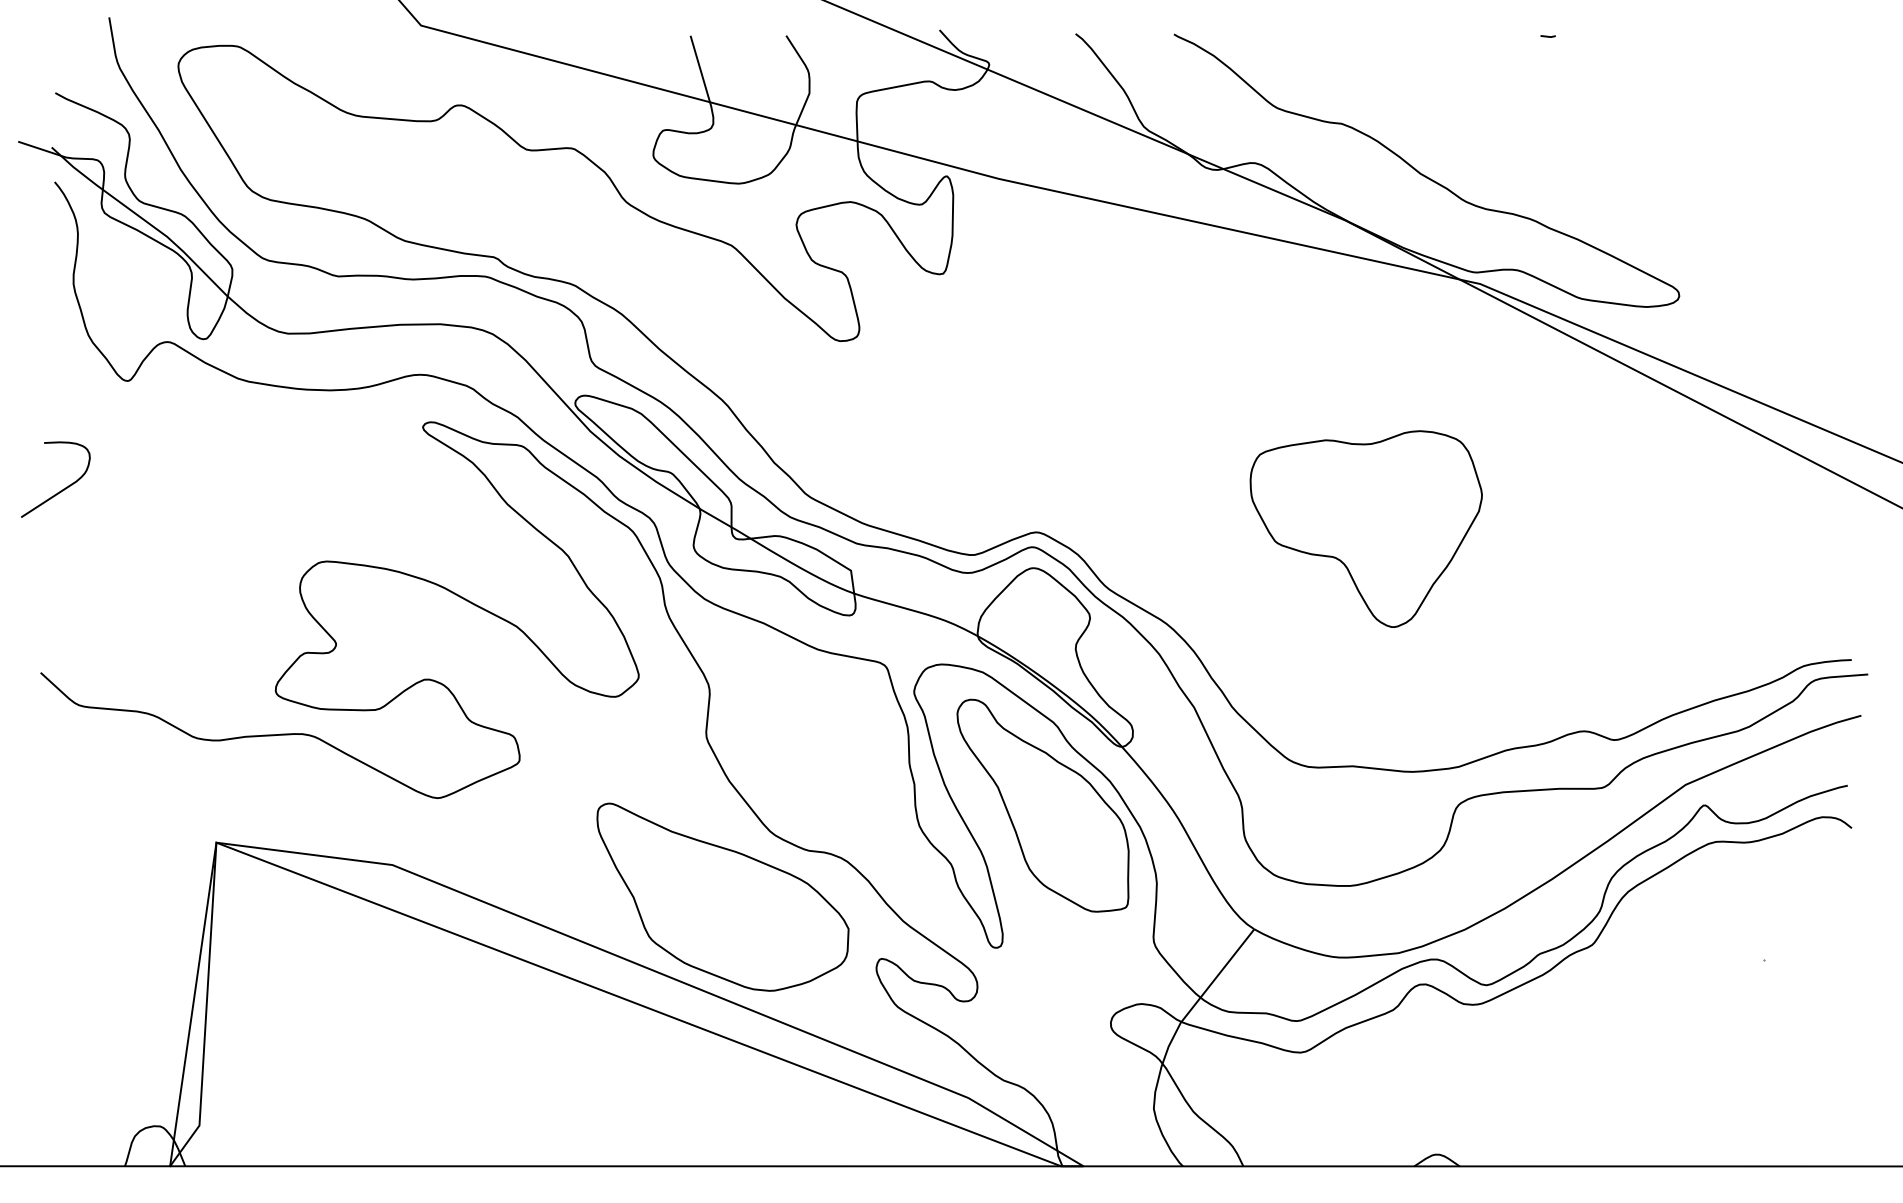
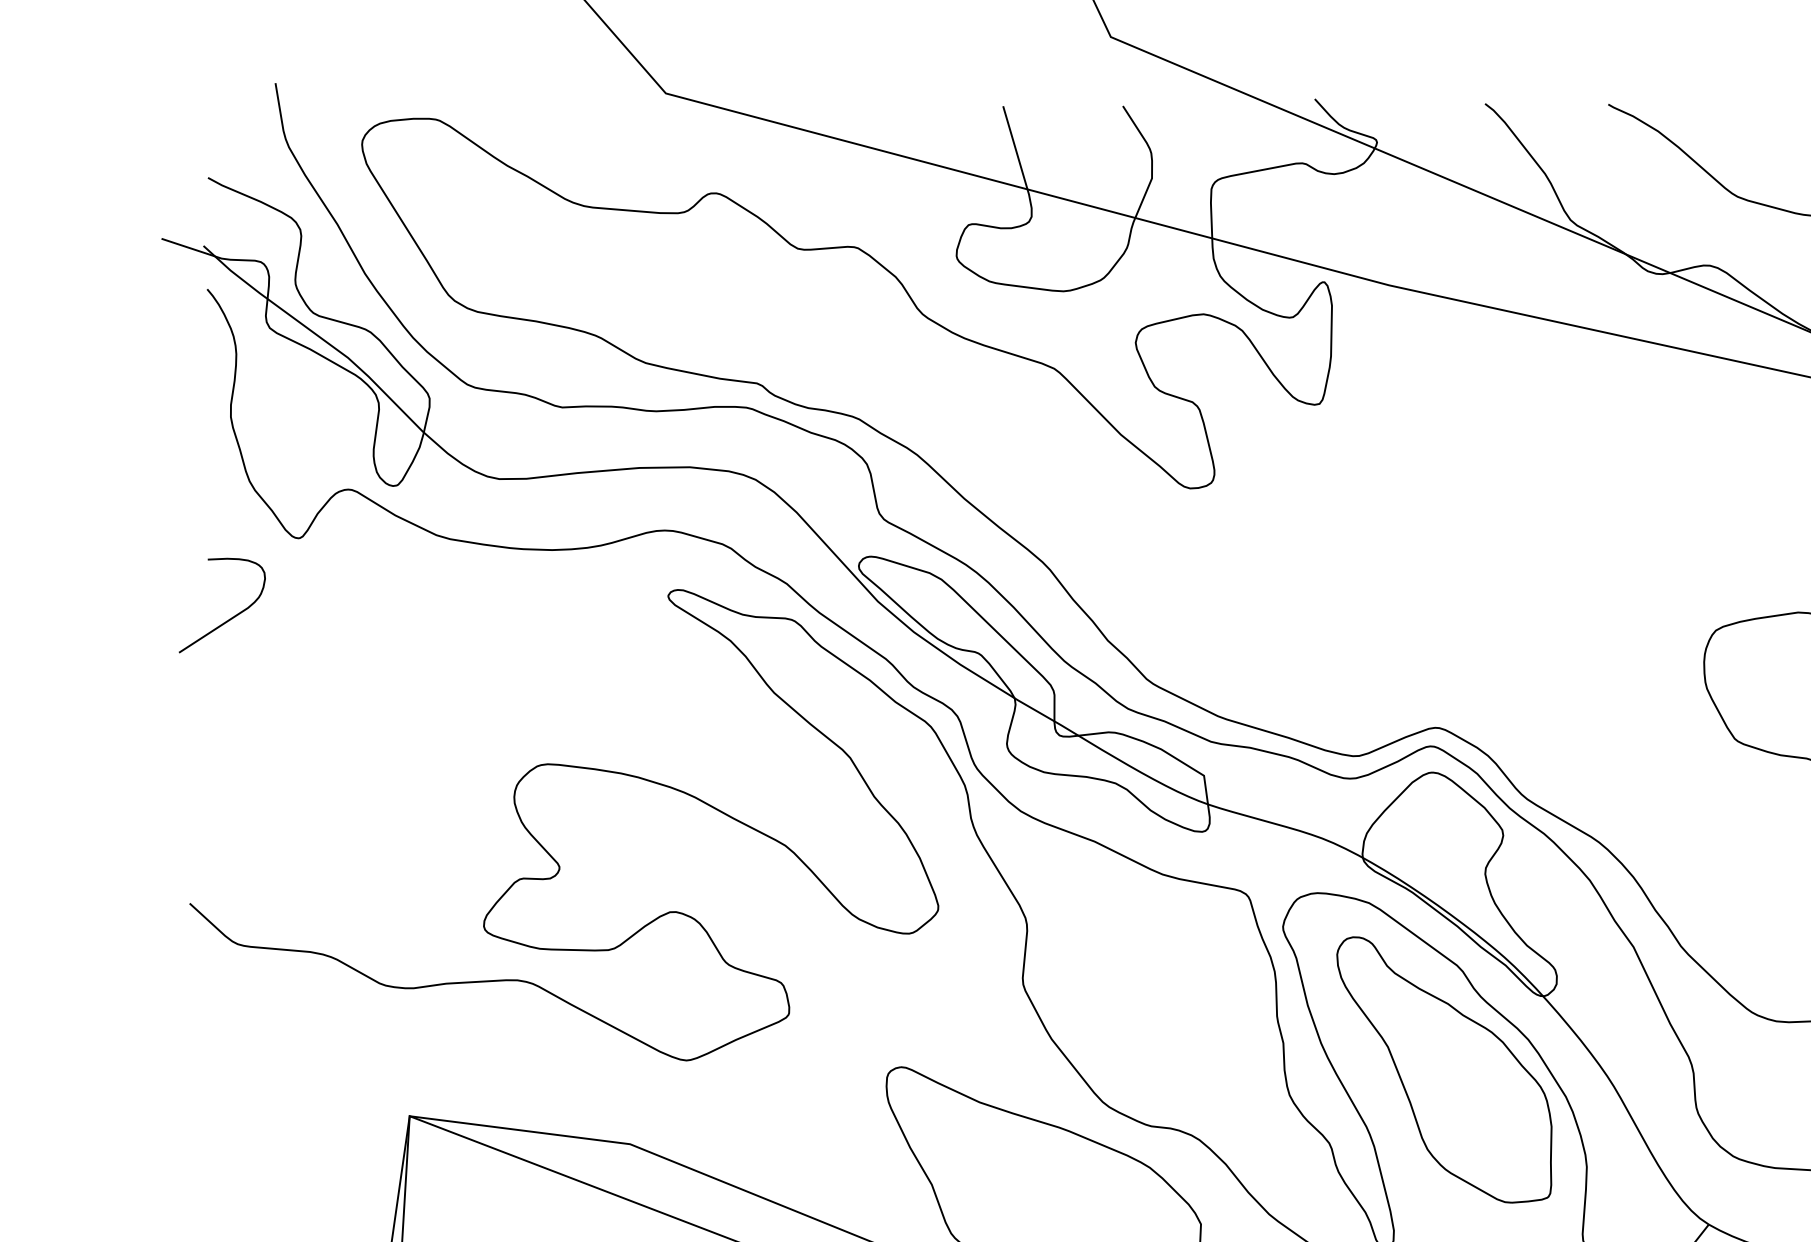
curve: (63, 488) -> (232, 616), moved

